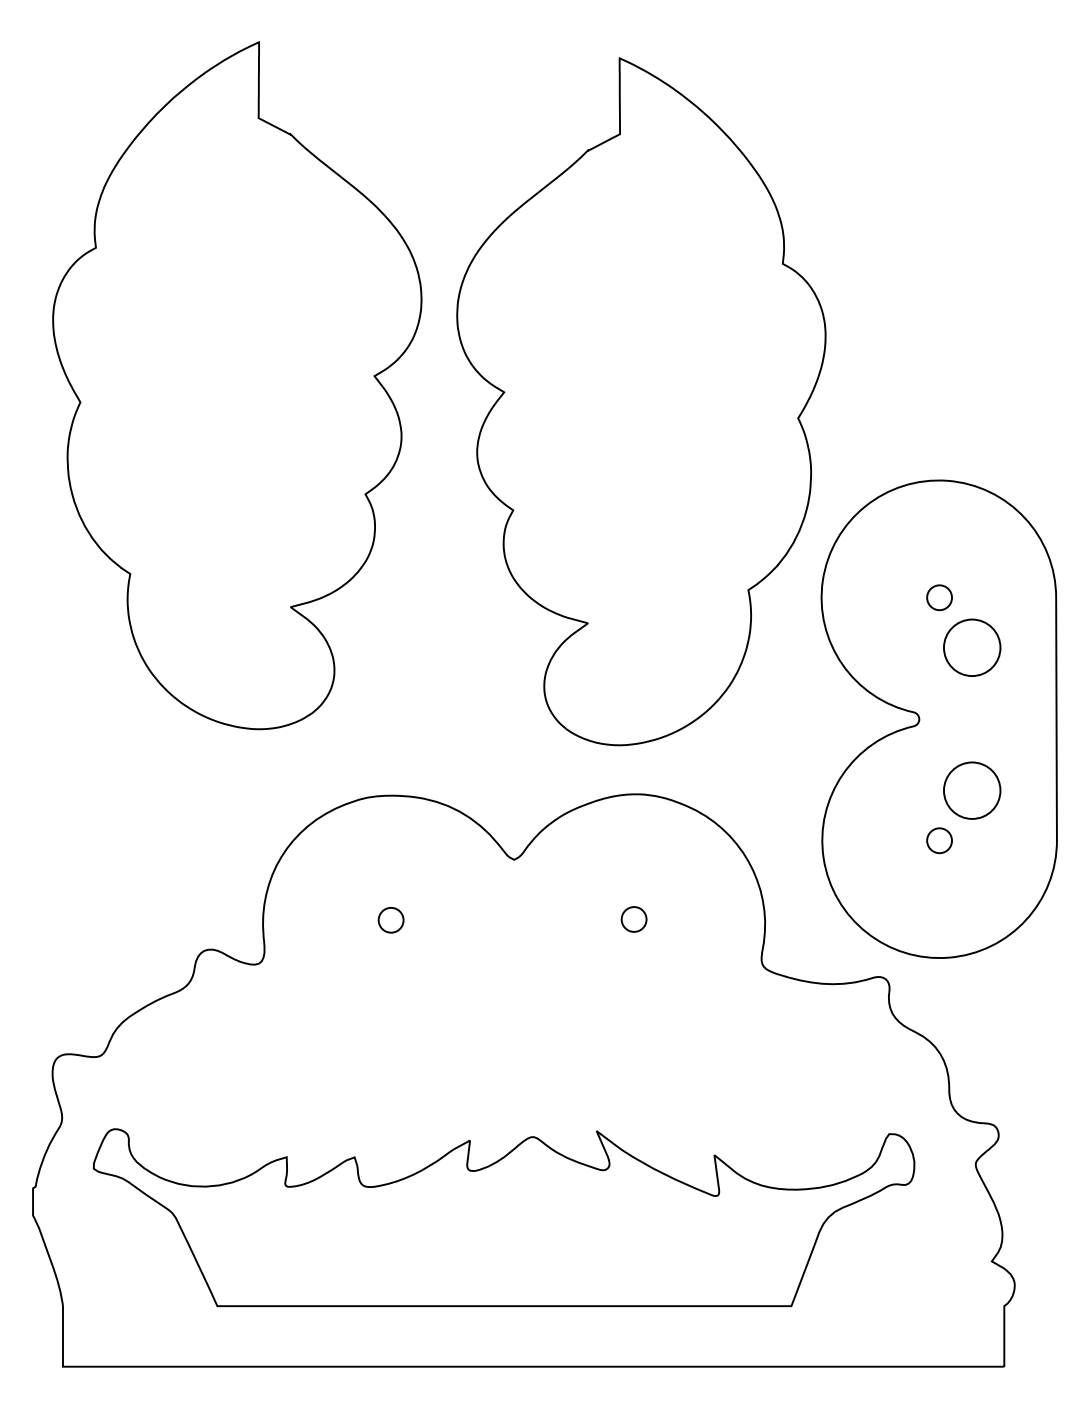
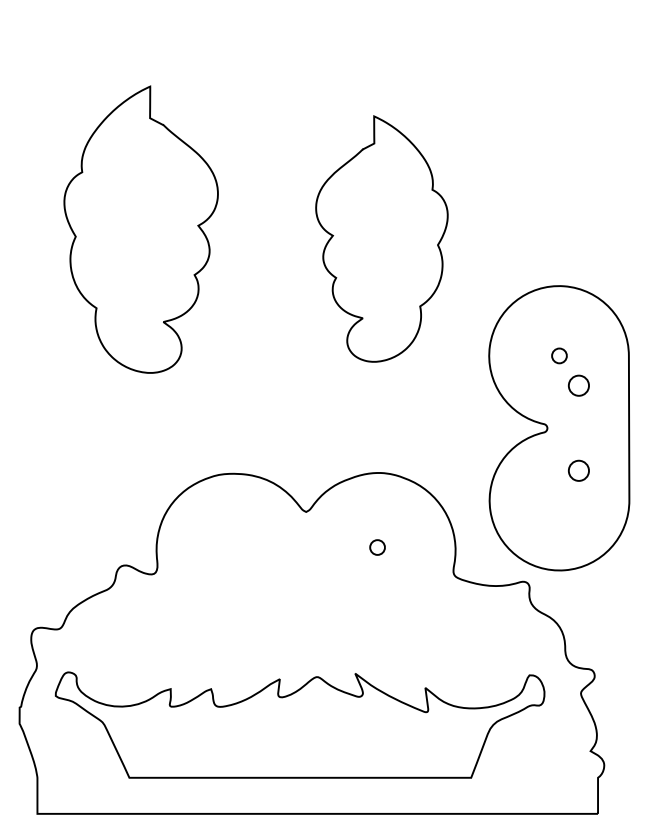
part: (236, 385) -> (140, 229), size x0.7
part: (640, 400) -> (381, 238), size x0.6
circle: (971, 647) -> (578, 385), size x0.6
circle: (971, 790) -> (578, 470), size x0.6
circle: (939, 840) -> (559, 500), removed
circle: (390, 919) -> (232, 547), removed

